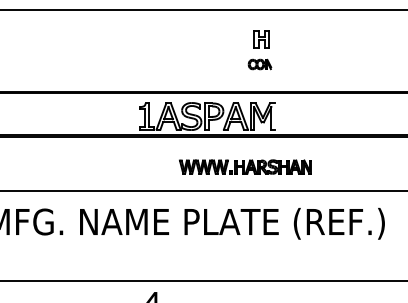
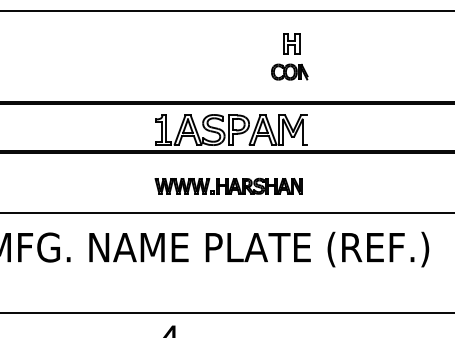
part: (259, 63) -> (289, 71), size x1.43
part: (245, 166) -> (228, 185), moved

